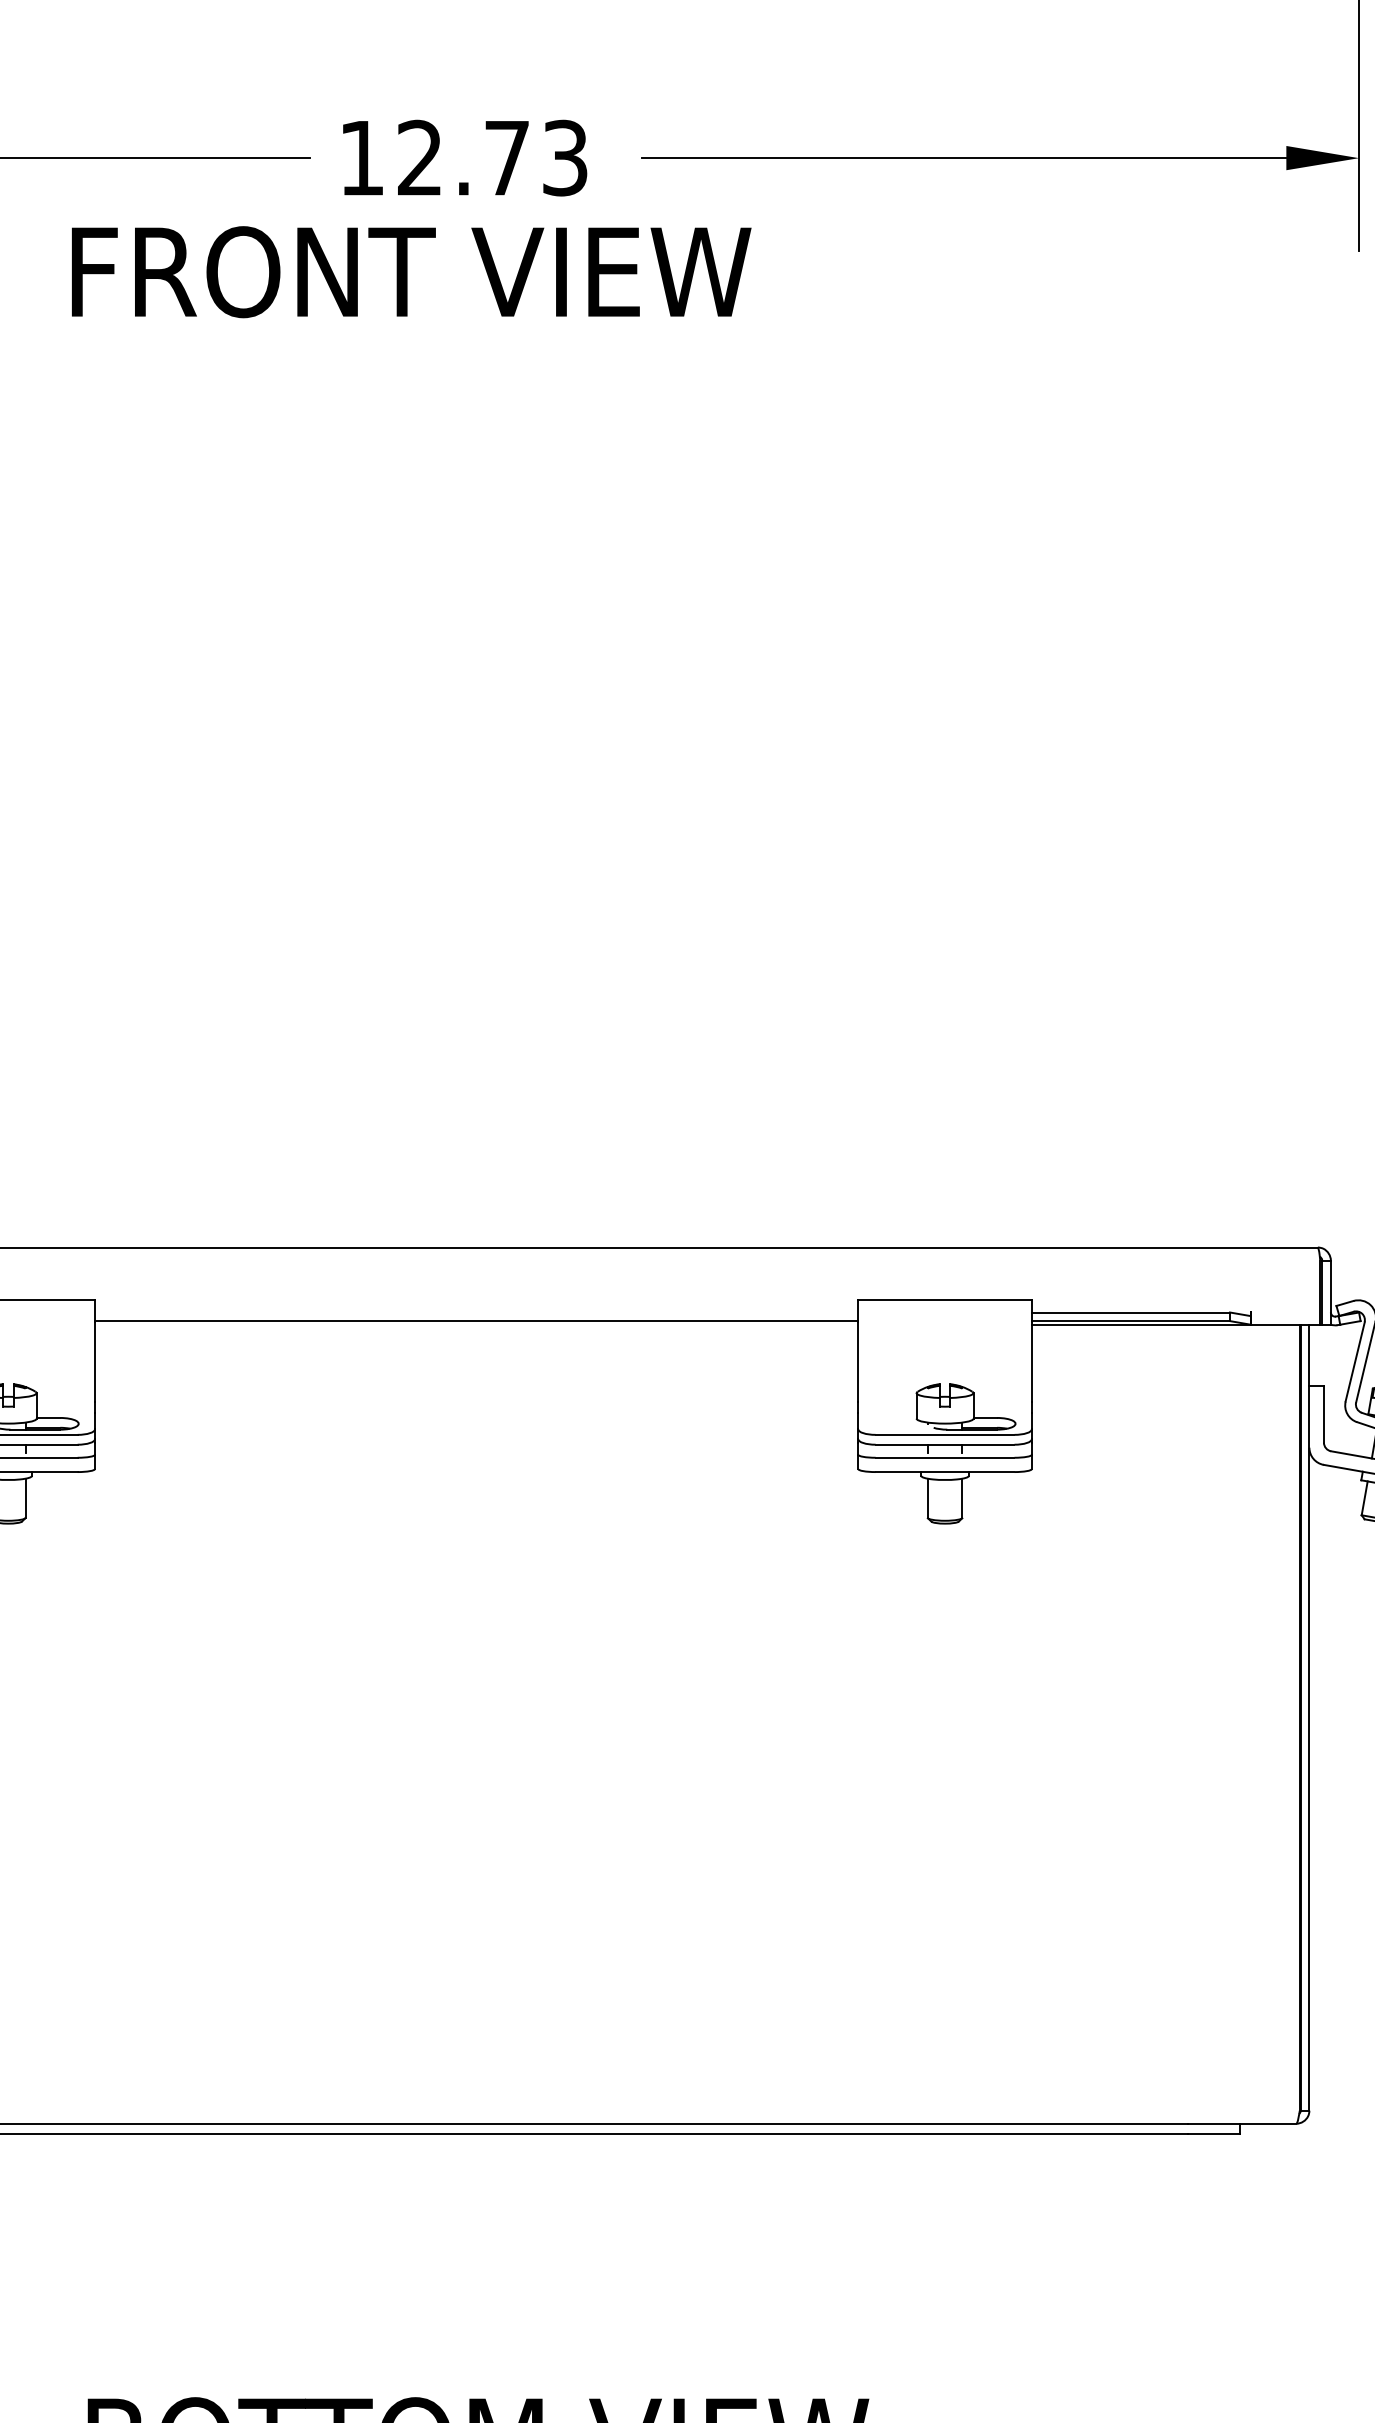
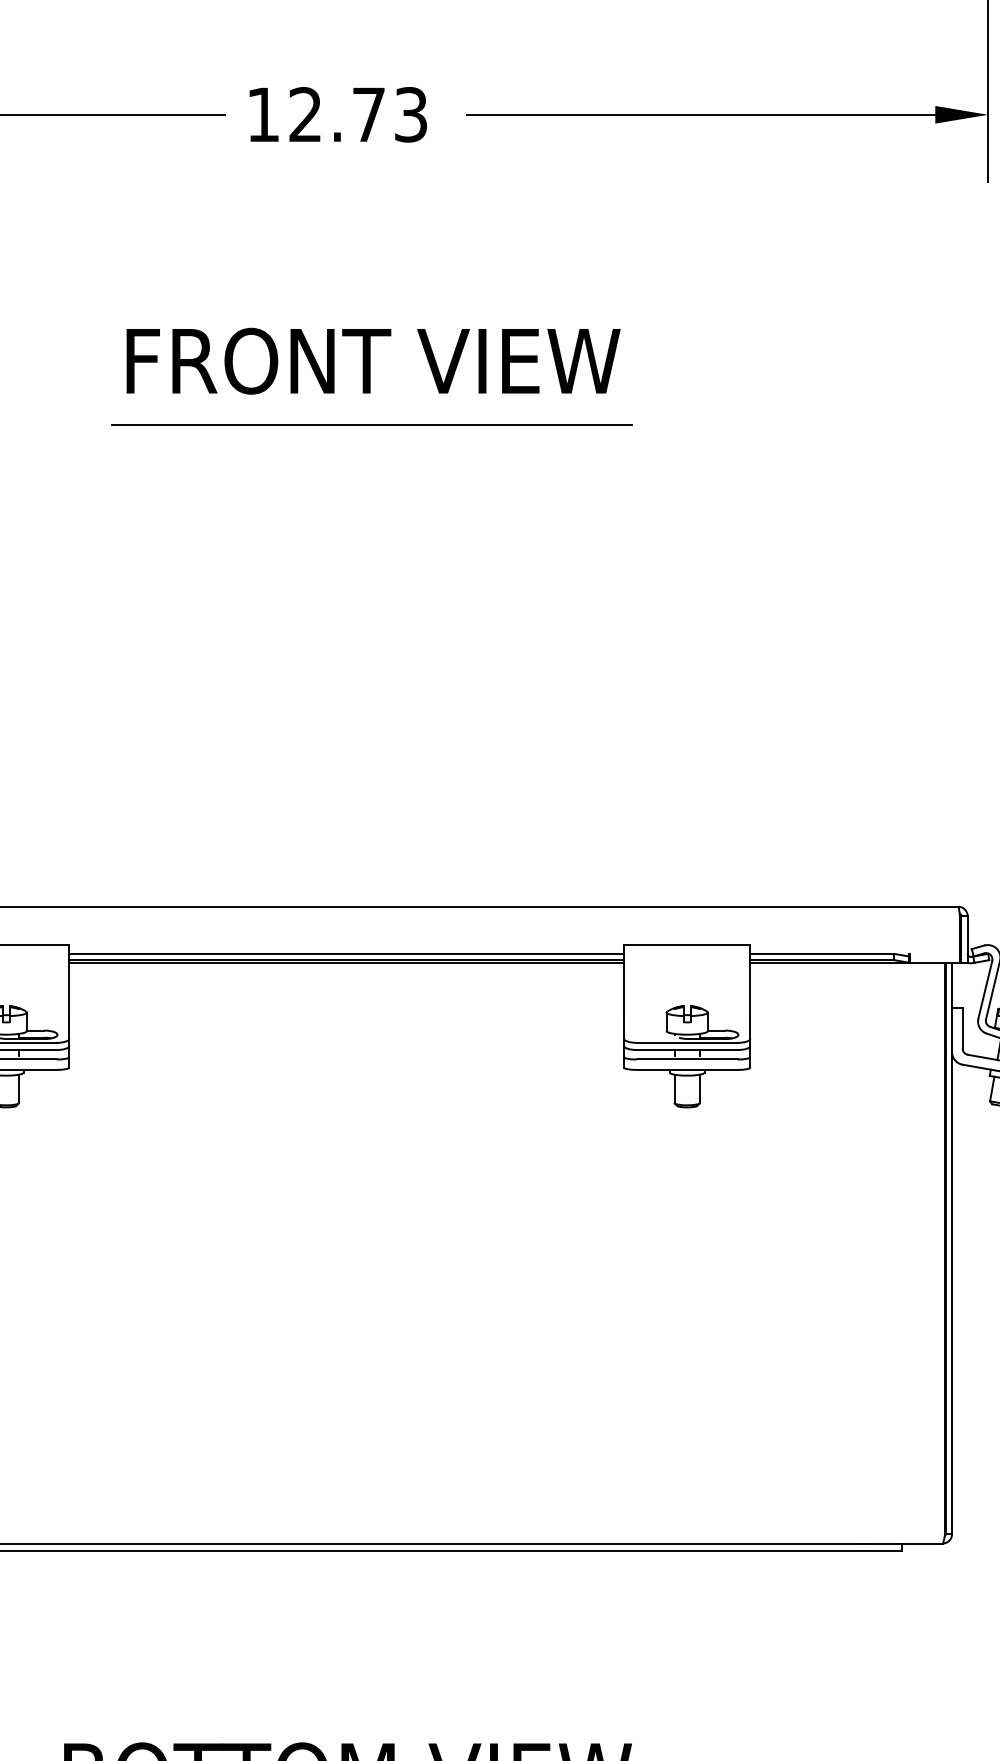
text: (411, 272) -> (373, 361), moved
line: (511, 585) -> (372, 425), added
line: (476, 1312) -> (346, 953), added
line: (476, 1325) -> (346, 963), added

